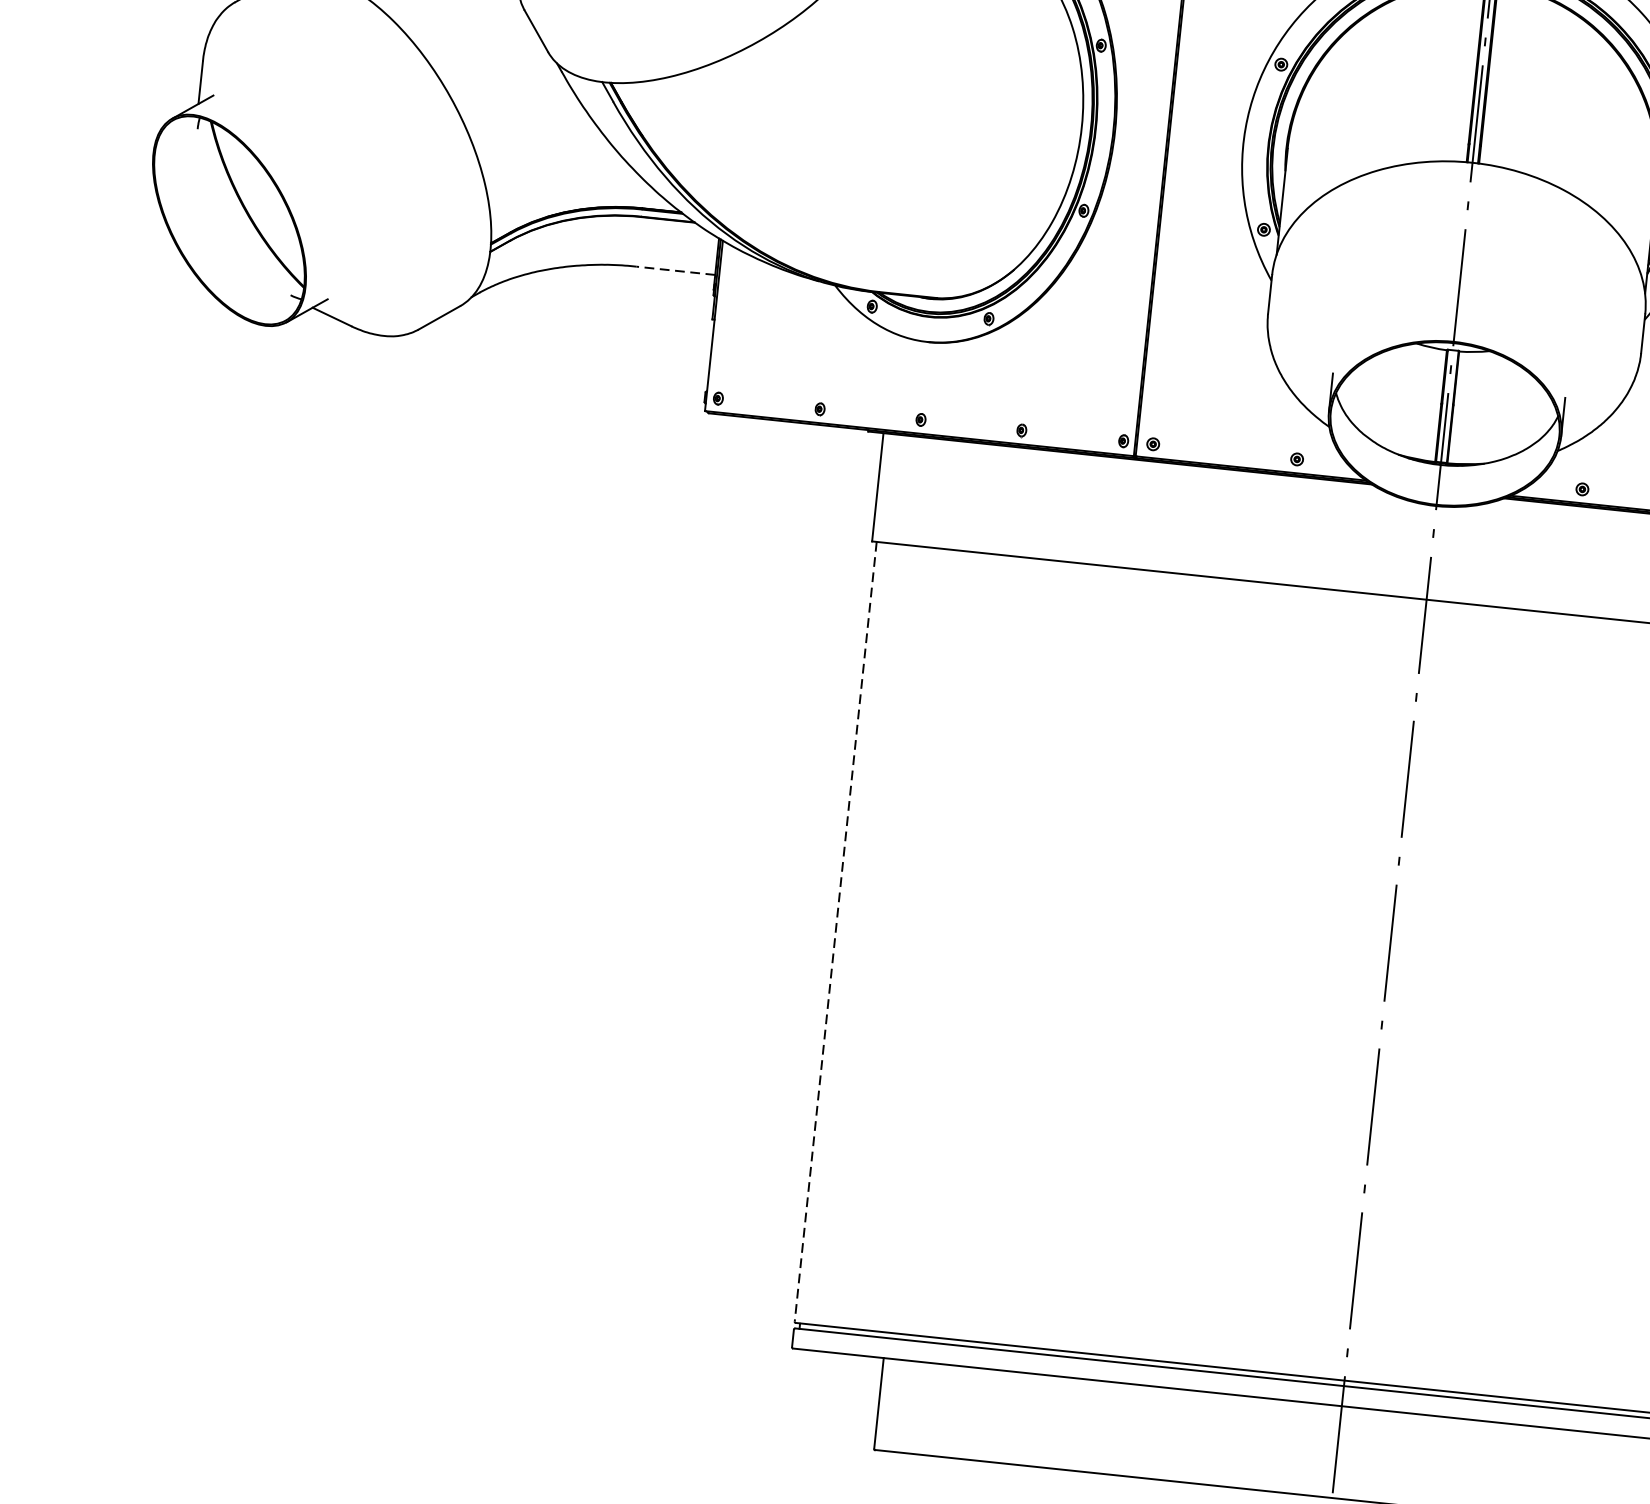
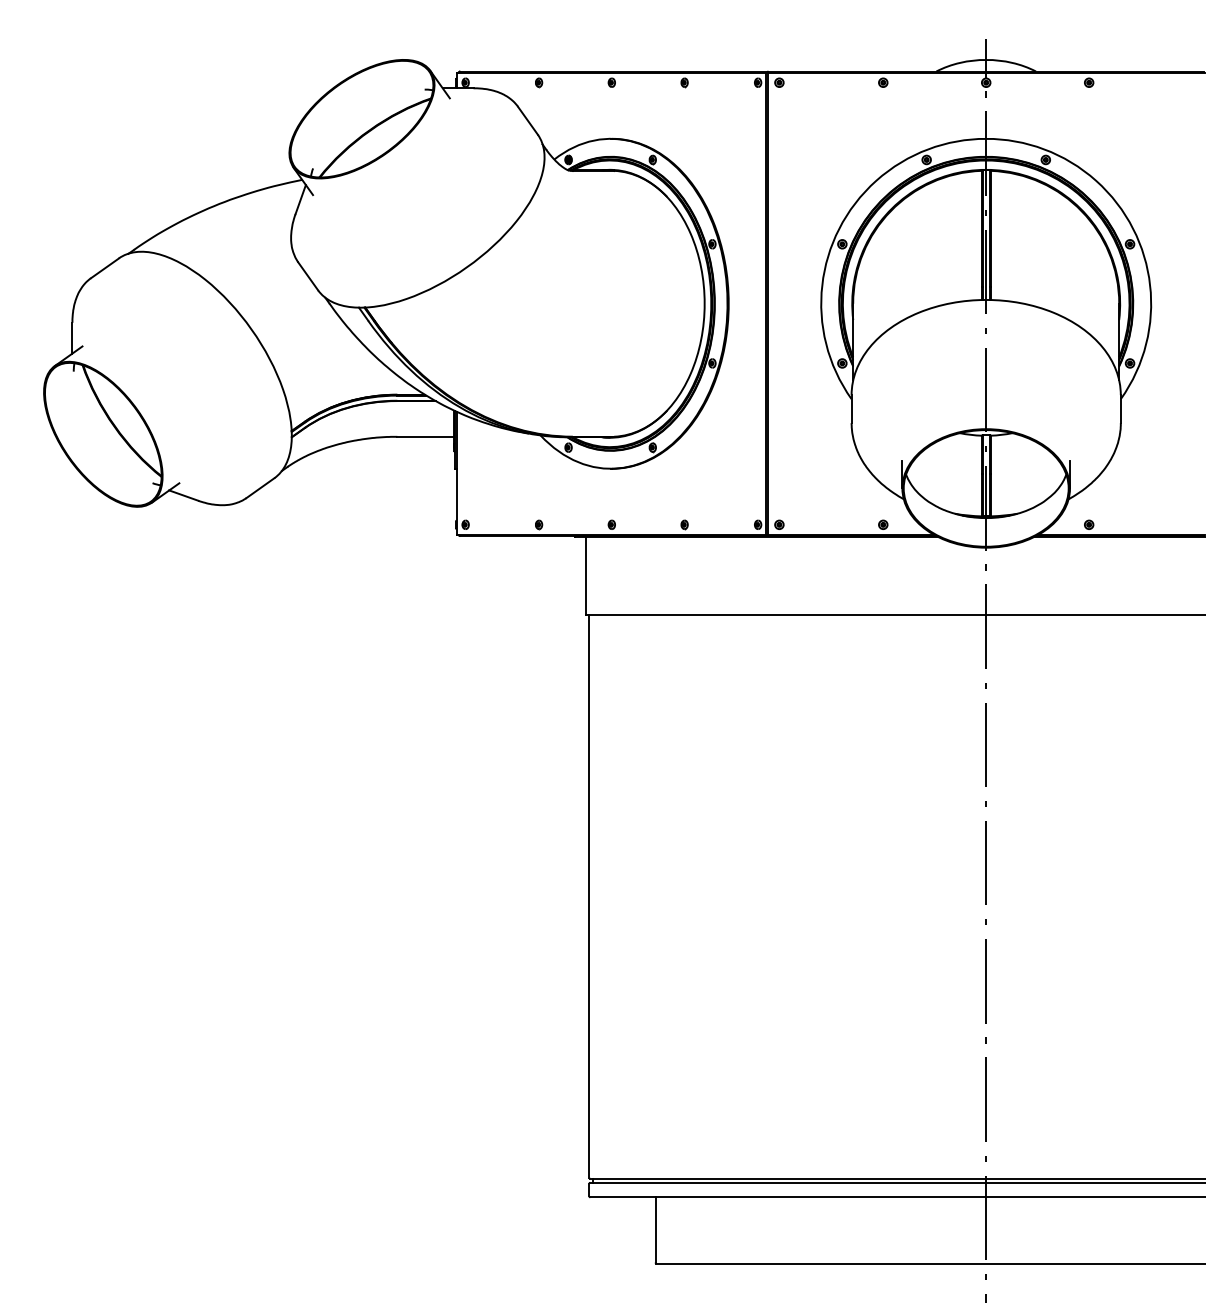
line: (675, 270) -> (425, 436), dashed -> solid
line: (835, 933) -> (589, 897), dashed -> solid

